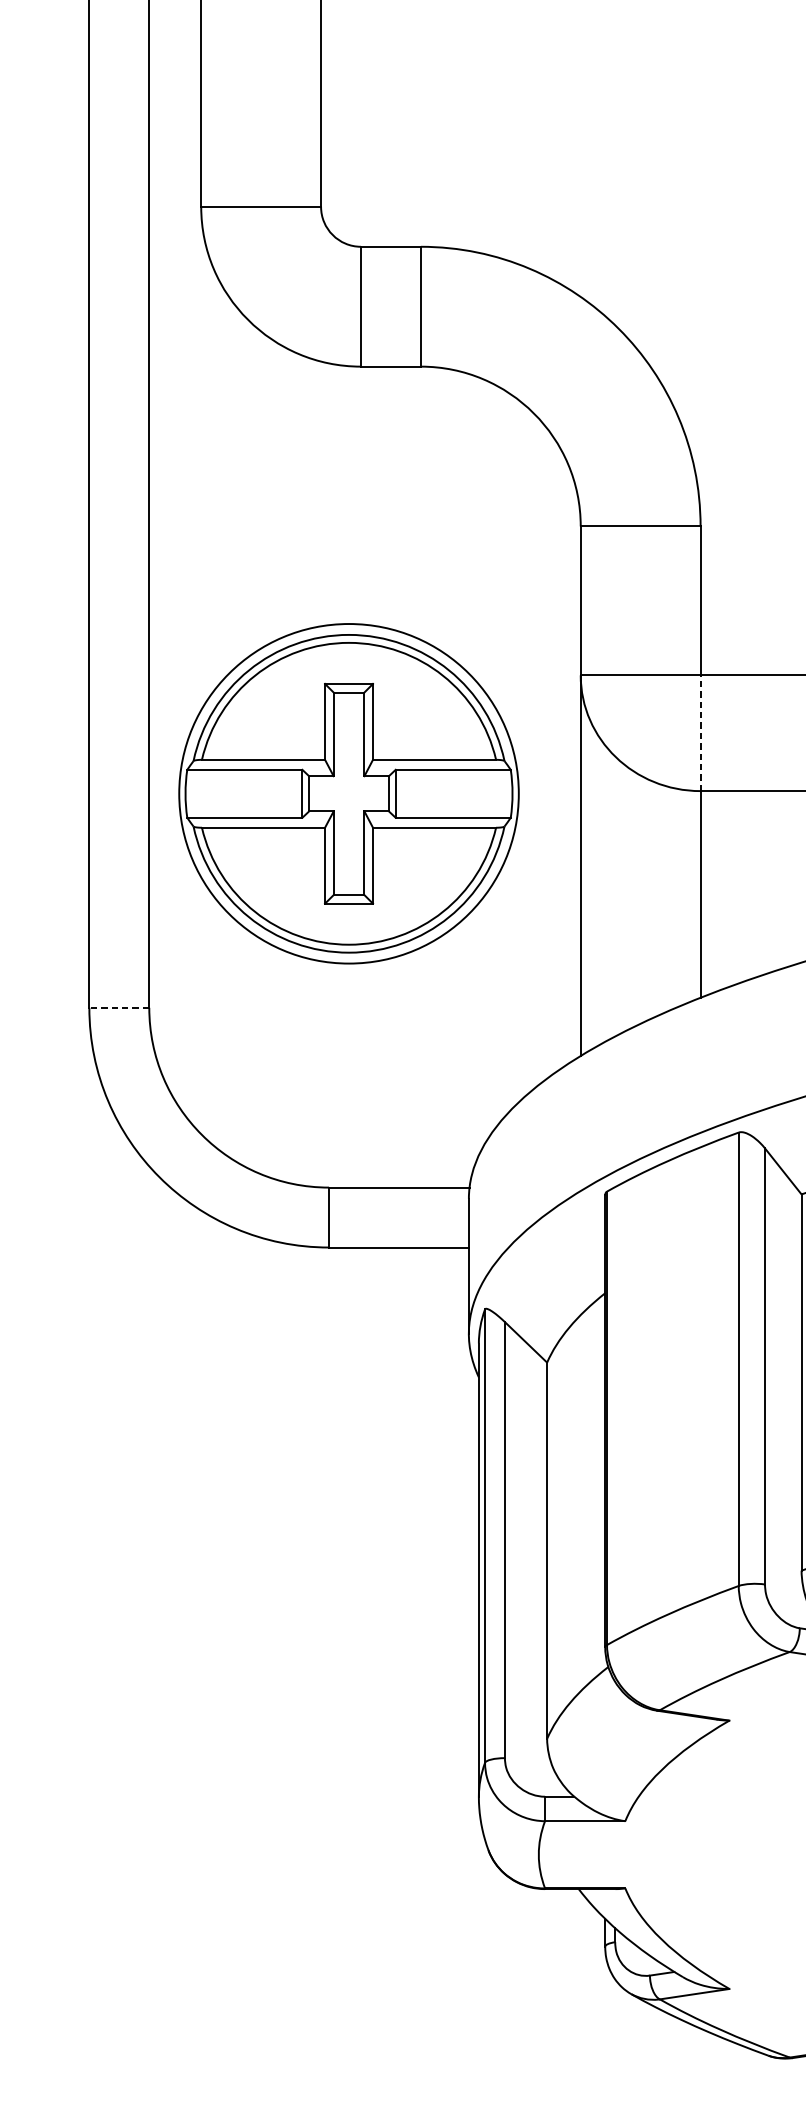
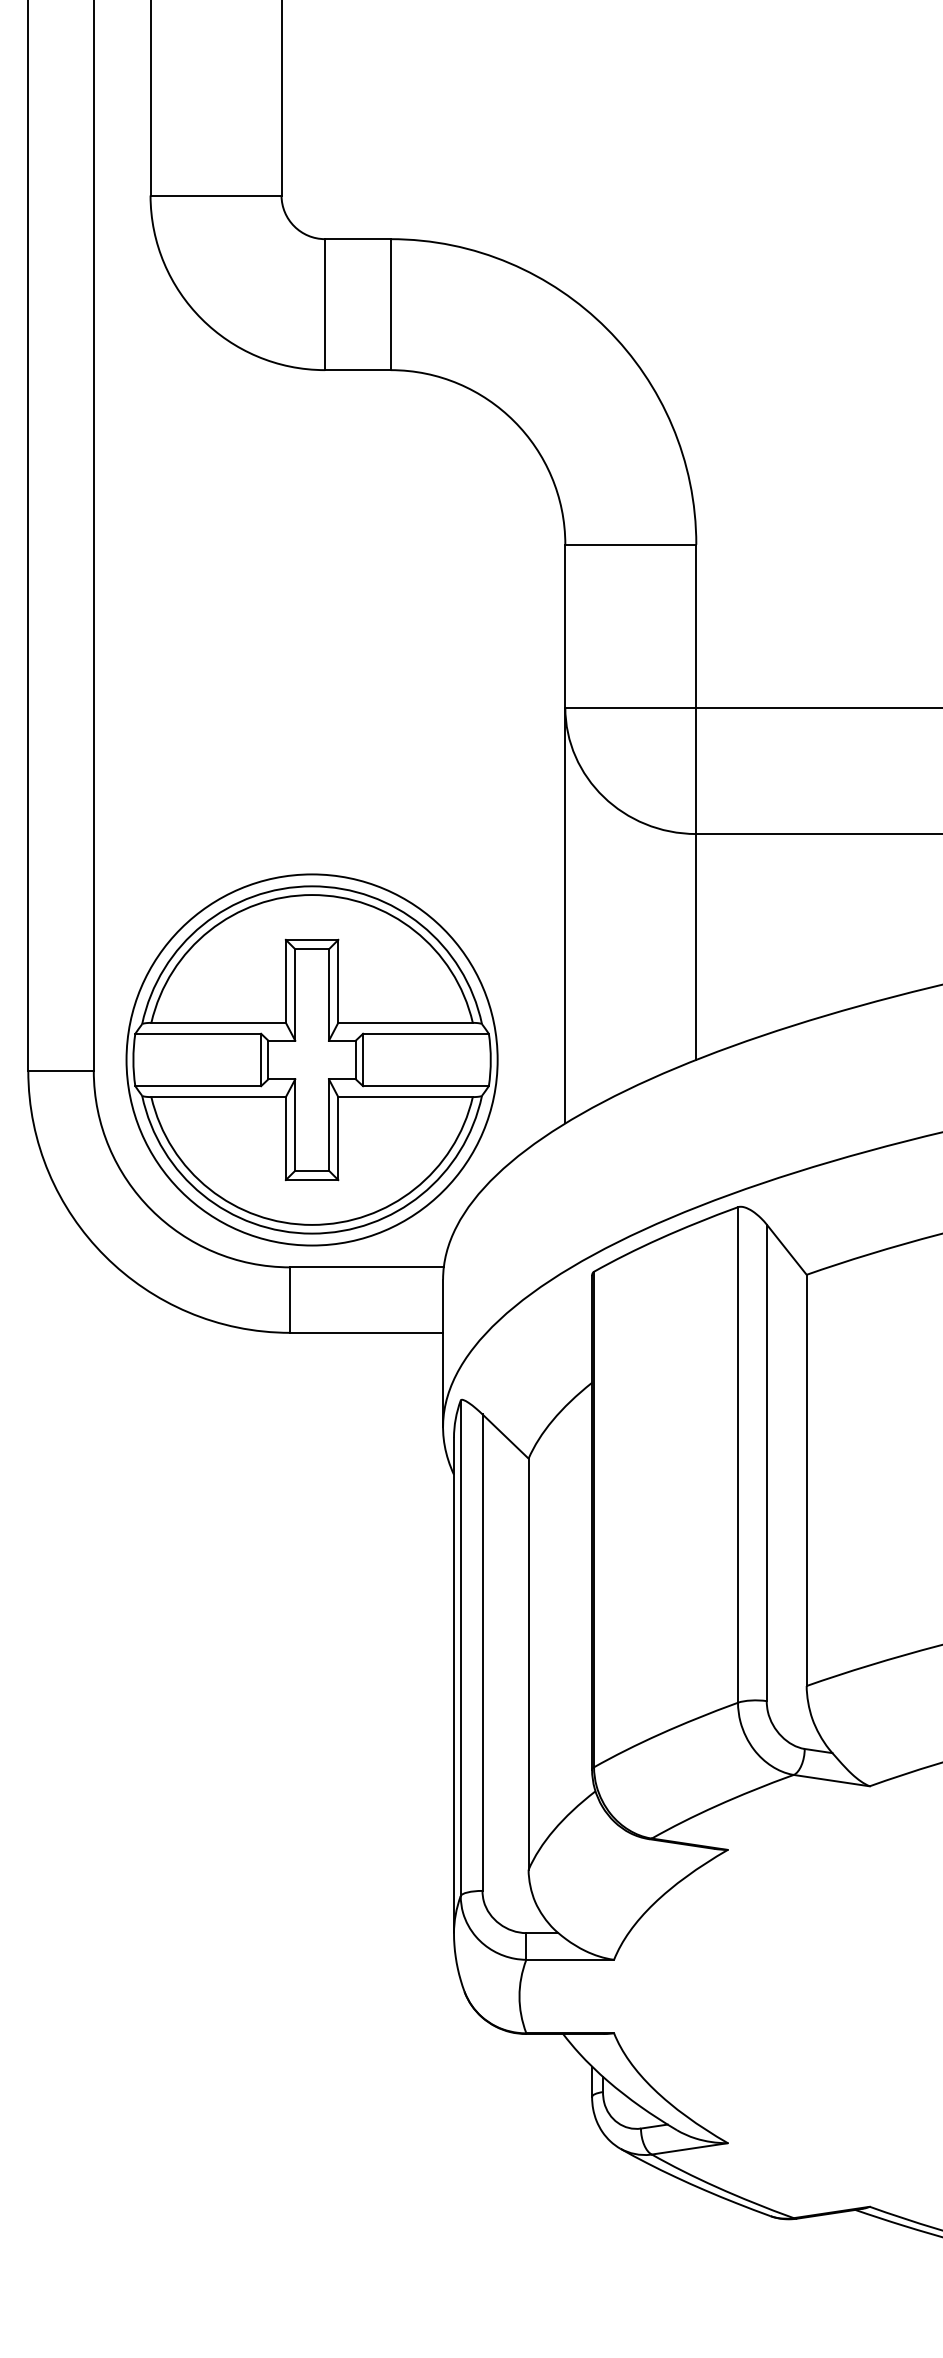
line: (700, 732) -> (696, 770), dashed -> solid
part: (348, 793) -> (311, 1059), moved
line: (119, 1007) -> (61, 1070), dashed -> solid

